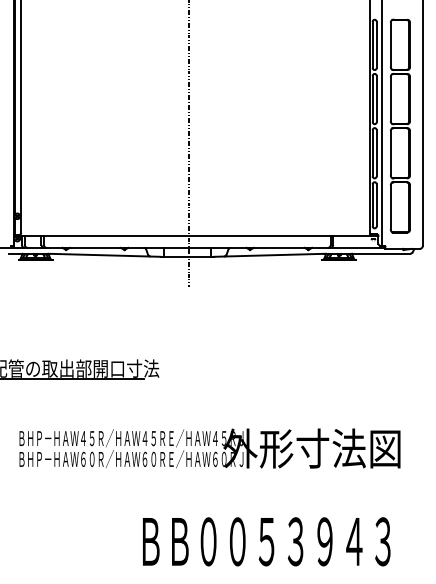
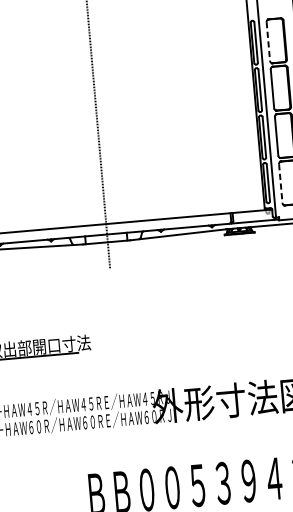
line: (390, 45) -> (268, 42), solid -> dashed
line: (390, 207) -> (280, 183), solid -> dashed

